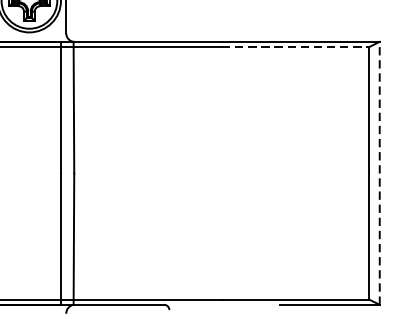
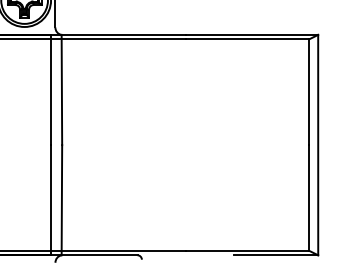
line: (295, 47) -> (247, 39), dashed -> solid
line: (380, 172) -> (318, 144), dashed -> solid

